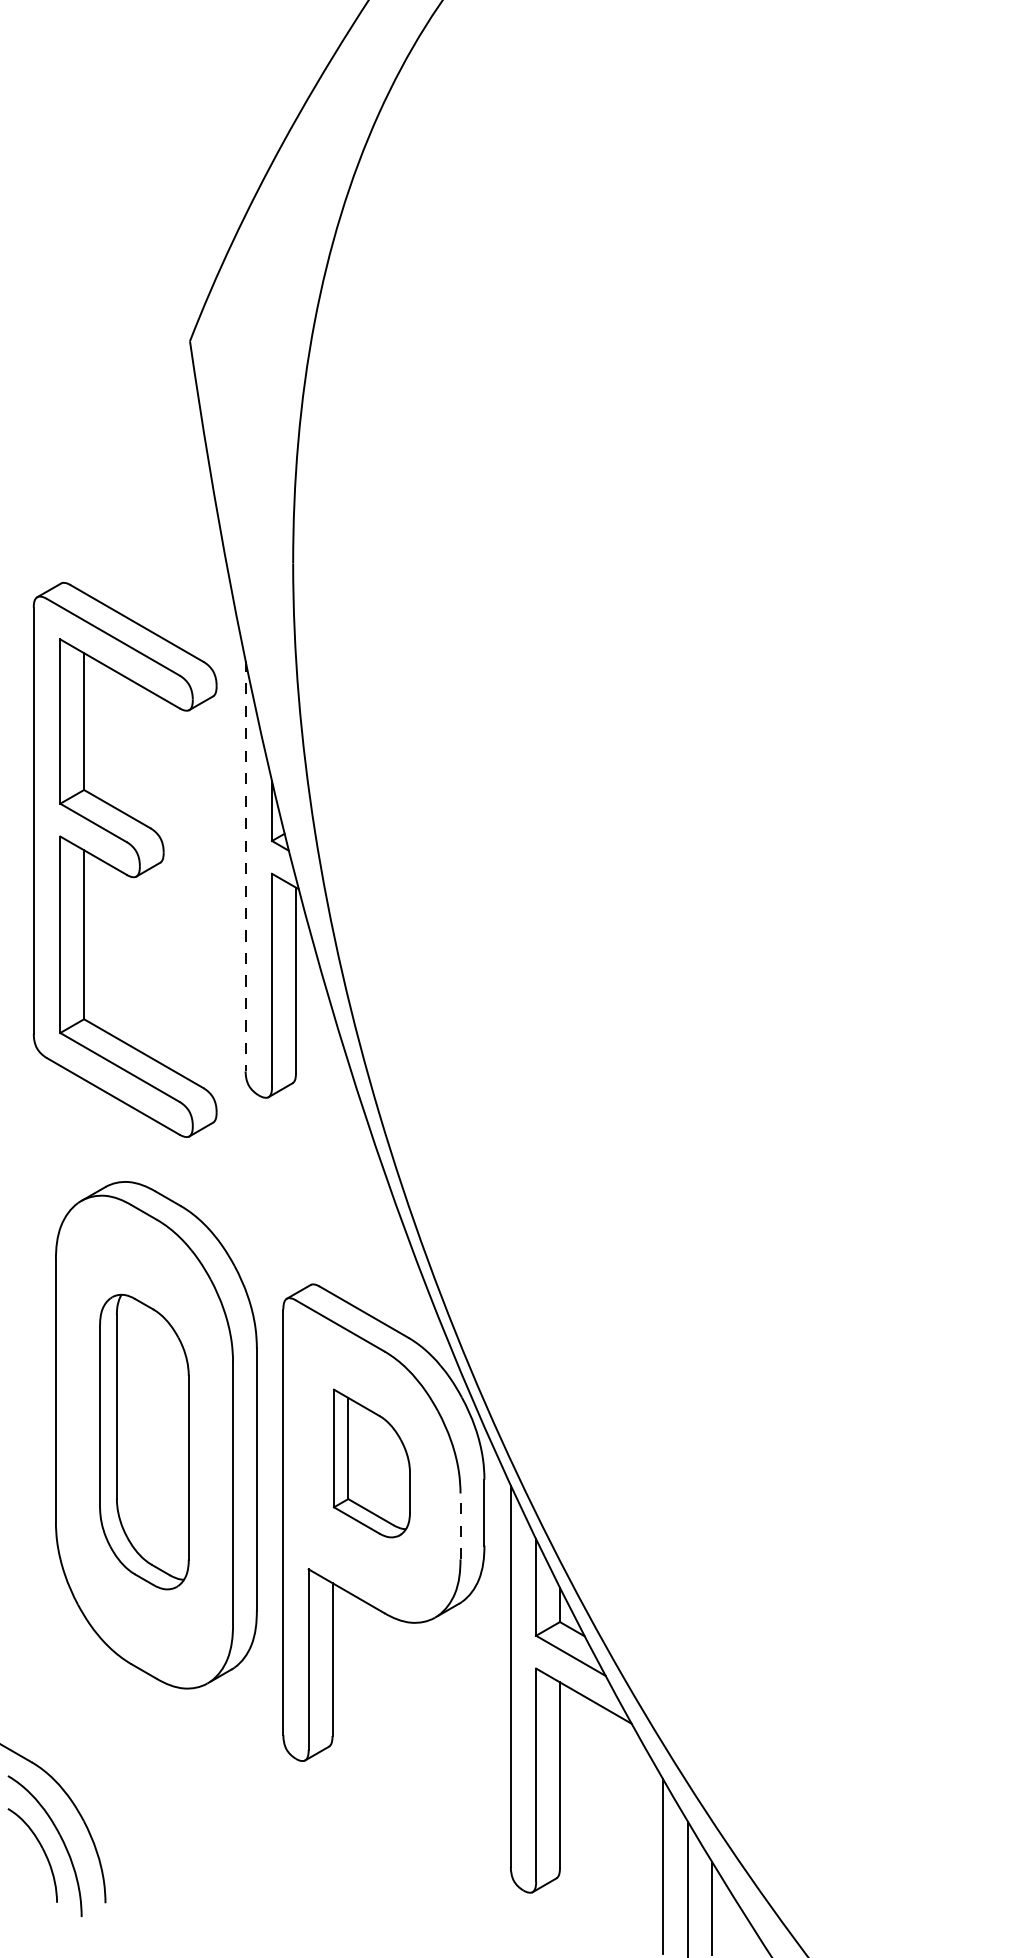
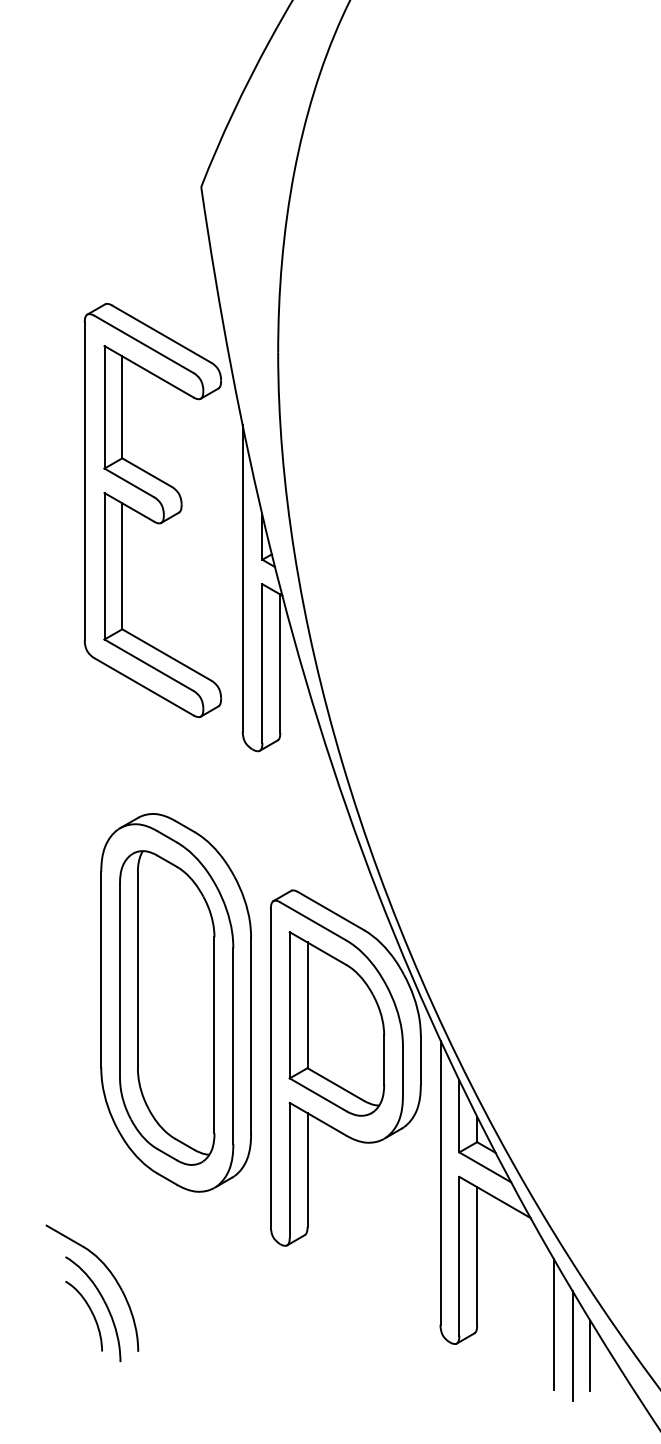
part: (124, 859) -> (152, 510), moved
line: (245, 866) -> (242, 578), dashed -> solid
part: (144, 1441) -> (167, 1007), size x1.43
part: (371, 1463) -> (336, 1023), size x1.67
line: (460, 1526) -> (402, 1070), dashed -> solid

